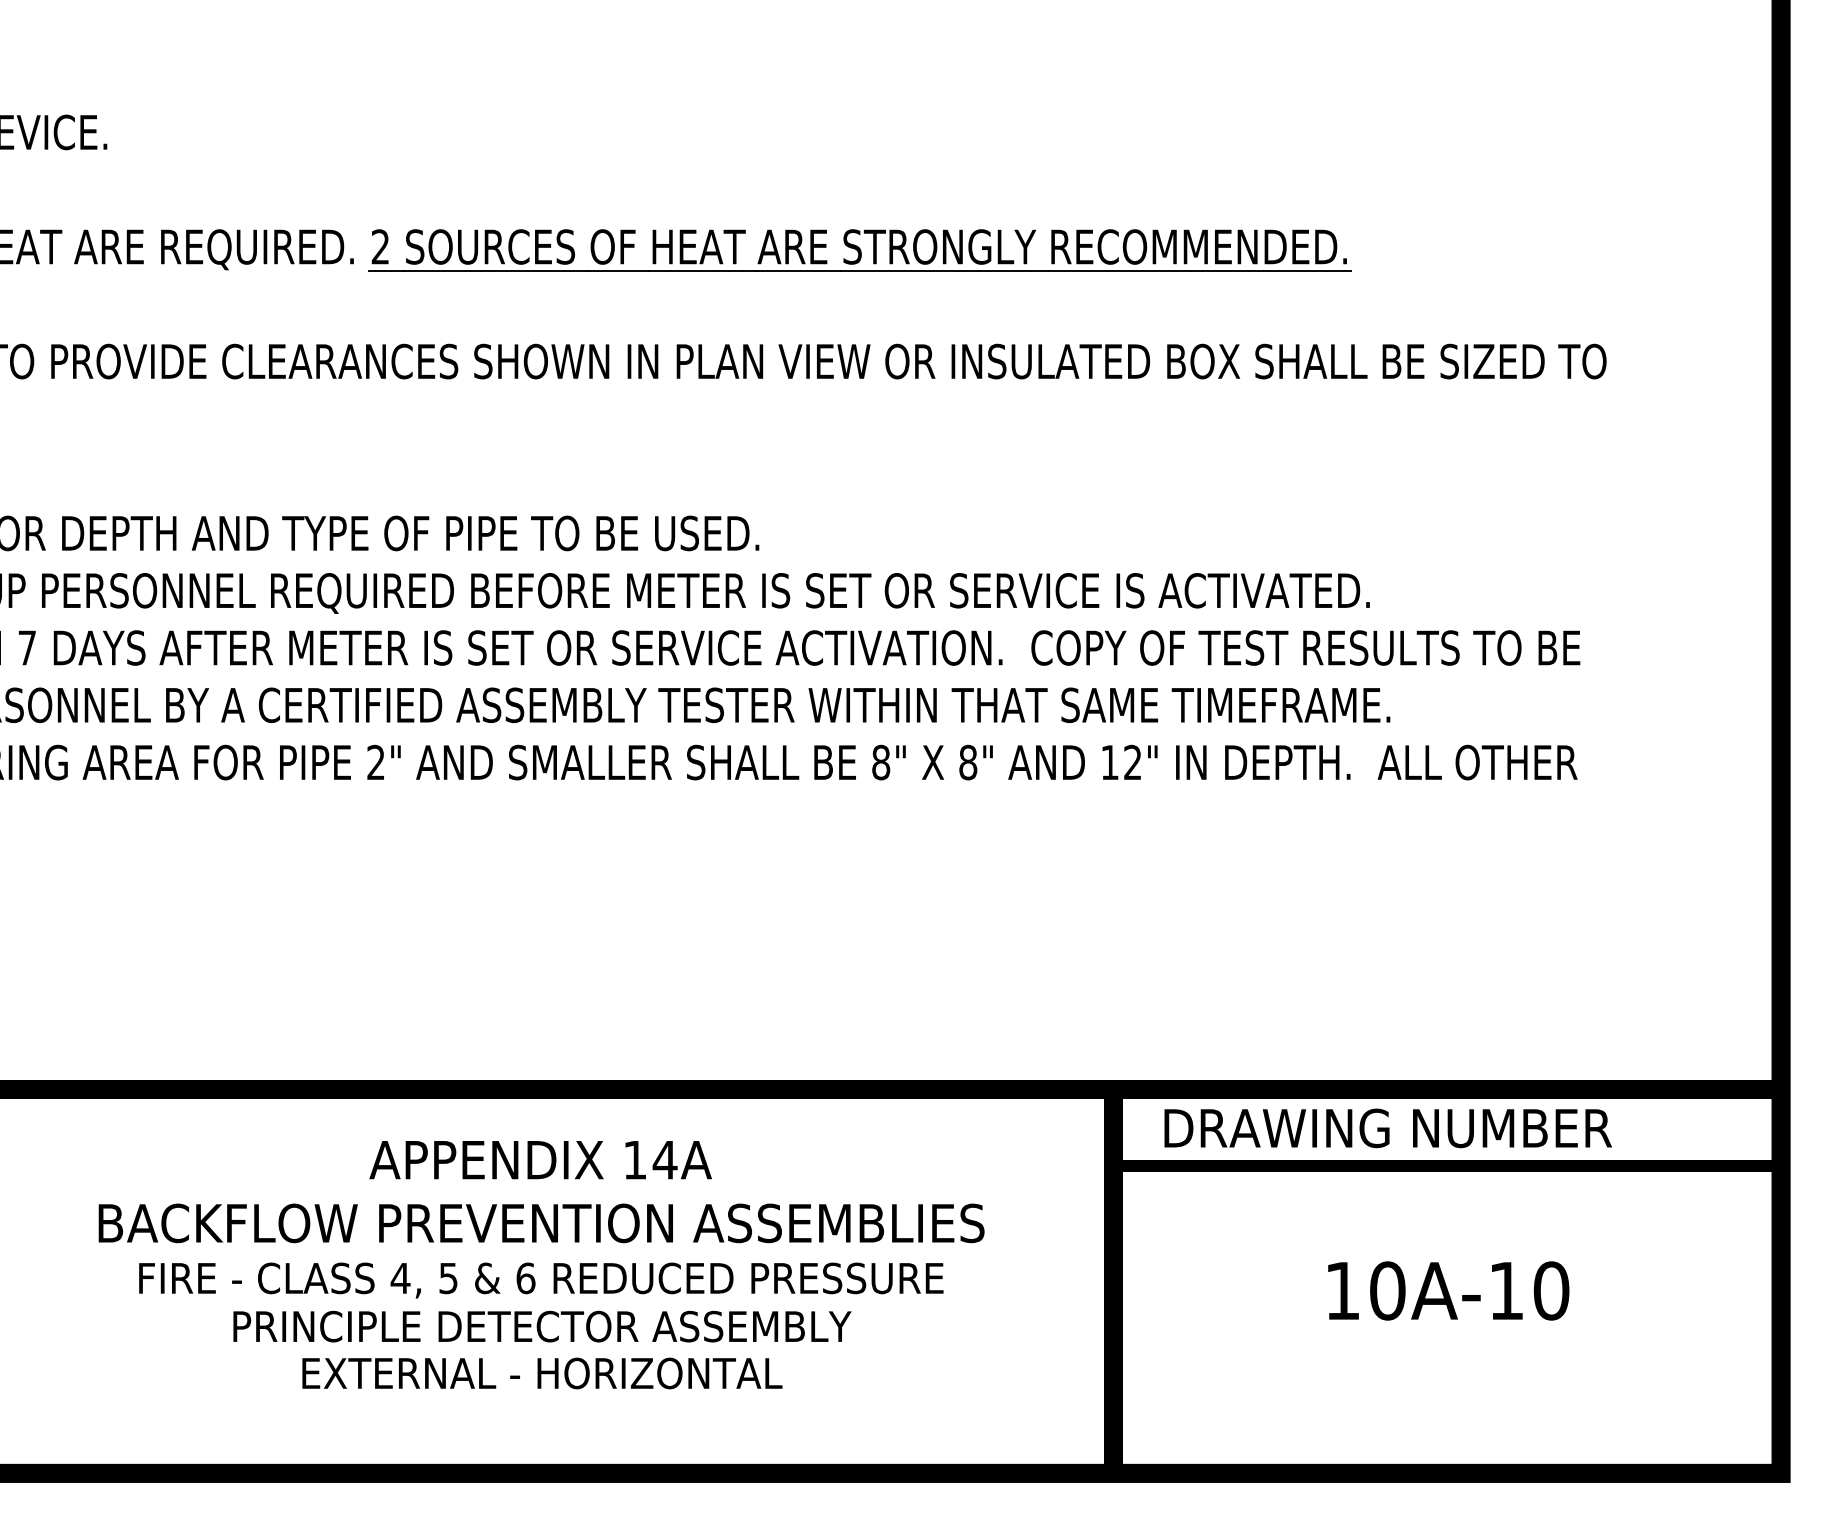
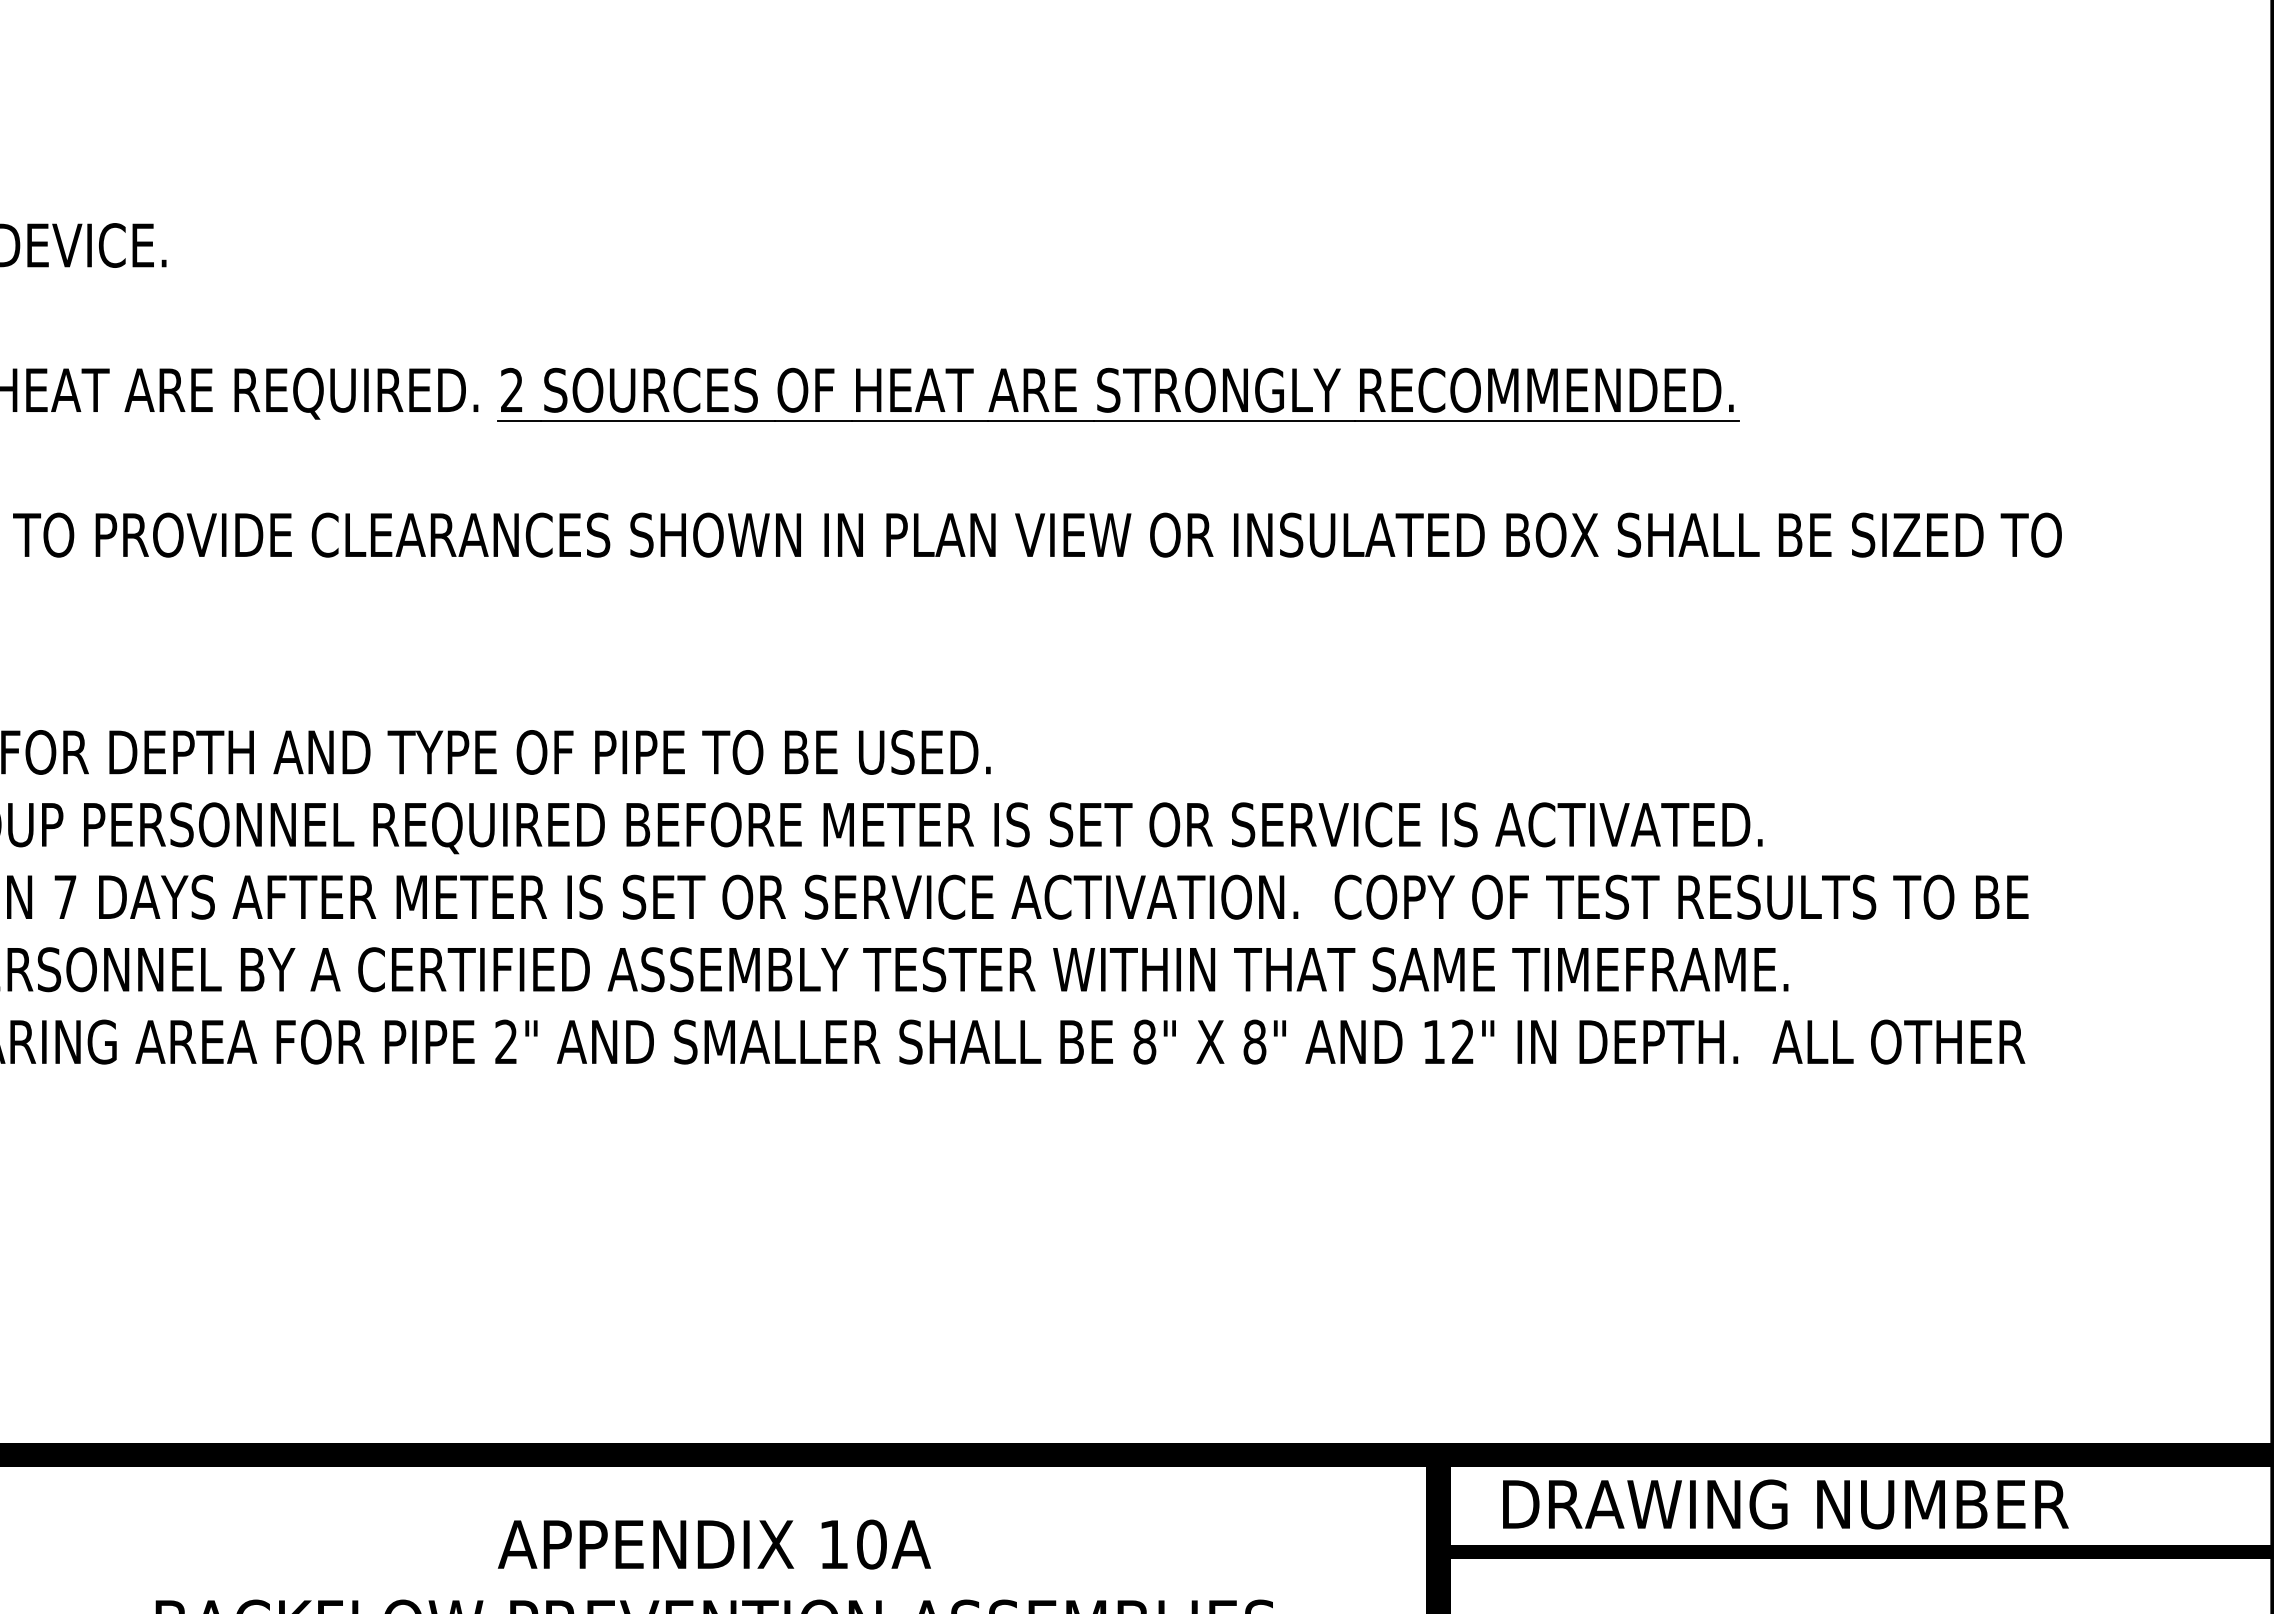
text: (664, 1159) -> (870, 1543), 14A -> 10A

